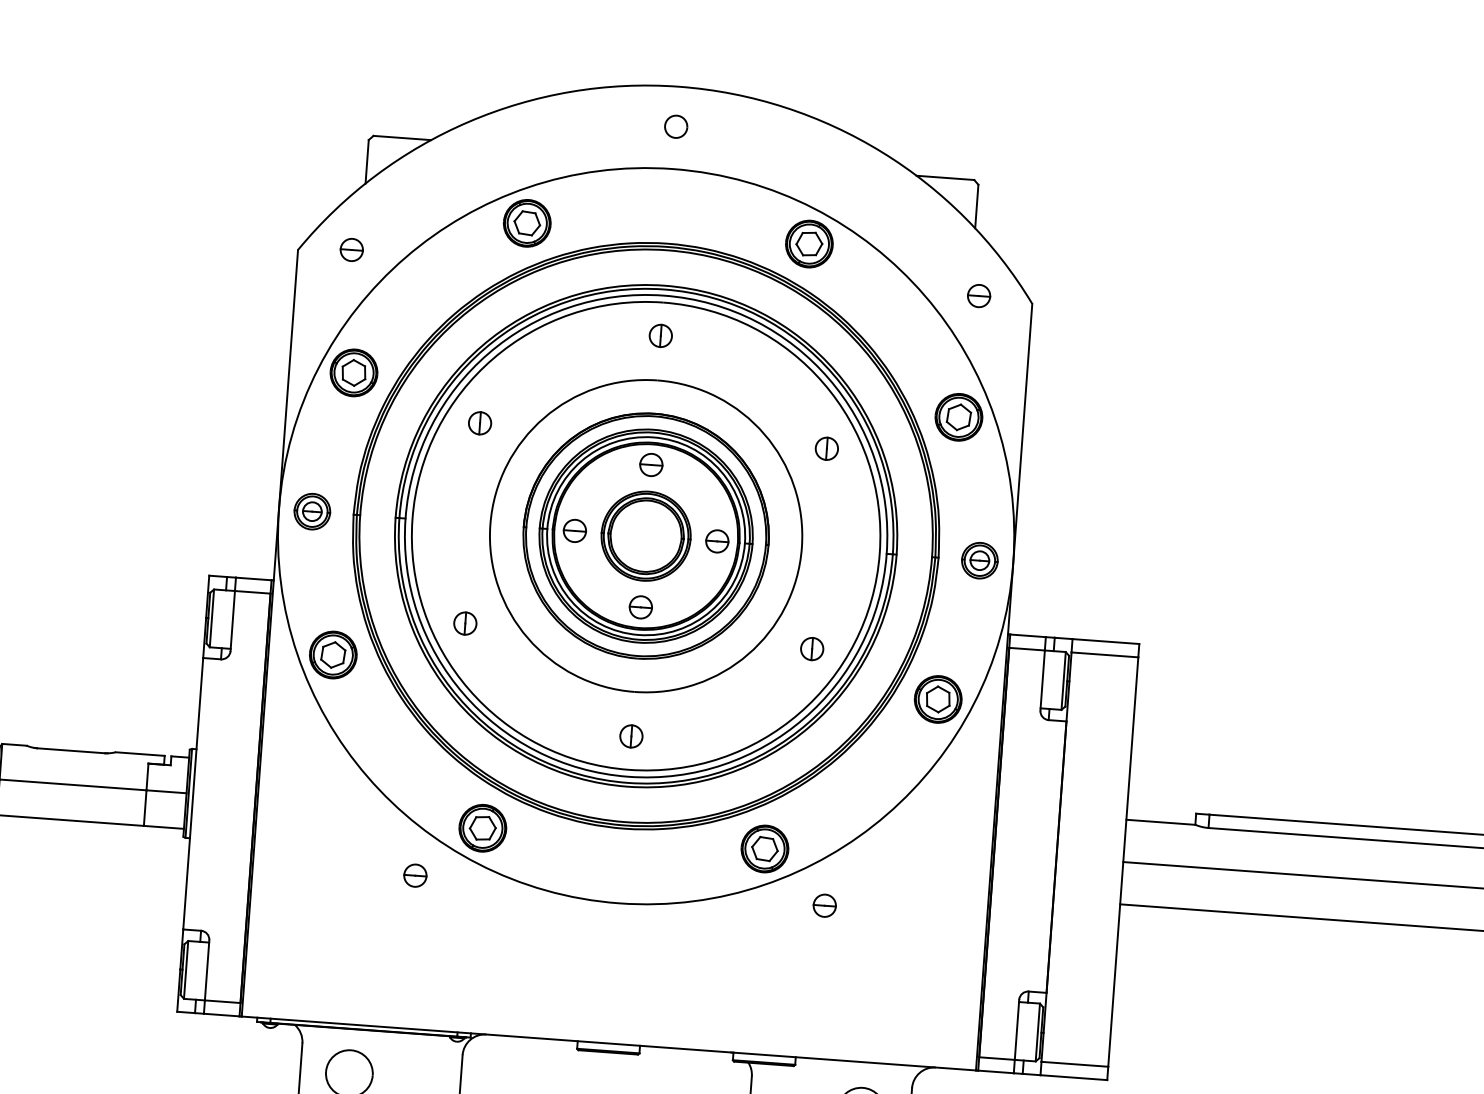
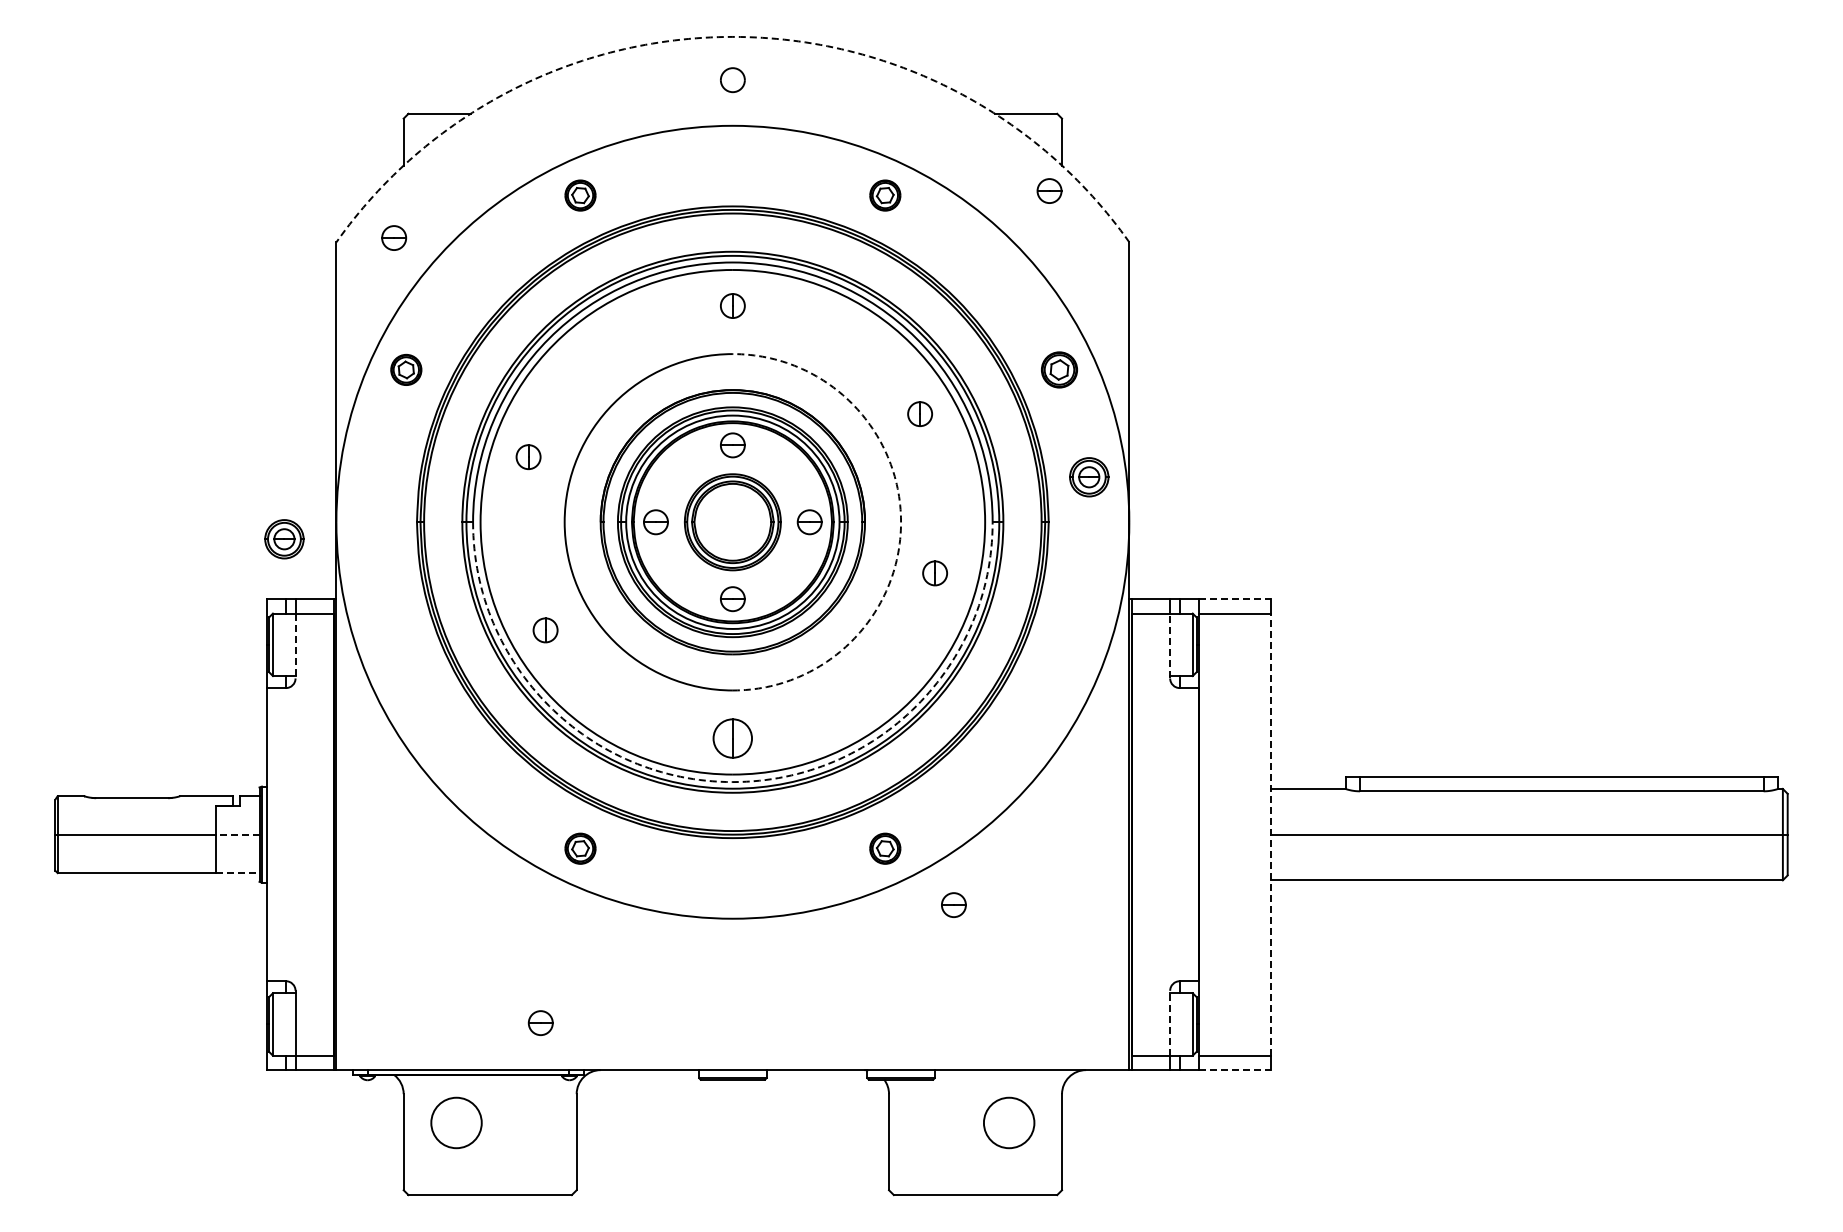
arc: (678, 86) -> (732, 36), solid -> dashed
part: (527, 223) -> (580, 195), size x0.6
part: (809, 243) -> (885, 195), size x0.6
part: (979, 295) -> (1049, 190), moved
part: (354, 372) -> (406, 369), size x0.6
part: (958, 416) -> (1059, 369), size x0.7
part: (480, 422) -> (528, 456), moved
part: (312, 511) -> (284, 539), moved
arc: (802, 547) -> (901, 522), solid -> dashed
part: (980, 560) -> (1089, 477), moved
line: (232, 621) -> (295, 646), solid -> dashed
line: (1106, 641) -> (1235, 599), solid -> dashed
part: (811, 649) -> (934, 573), moved
part: (333, 654) -> (406, 674), removed
line: (1043, 680) -> (1170, 645), solid -> dashed
part: (938, 699) -> (1059, 674), removed
part: (631, 736) -> (732, 738), size x1.6
arc: (628, 777) -> (732, 782), solid -> dashed
line: (166, 791) -> (237, 834), solid -> dashed
line: (163, 827) -> (237, 873), solid -> dashed
part: (482, 827) -> (580, 848), size x0.6
part: (765, 848) -> (885, 848), size x0.6
line: (1123, 861) -> (1271, 834), solid -> dashed
part: (415, 875) -> (540, 1022), moved
line: (1017, 1029) -> (1170, 1022), solid -> dashed
line: (1074, 1078) -> (1235, 1070), solid -> dashed

